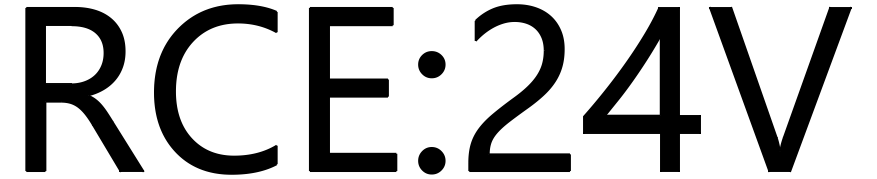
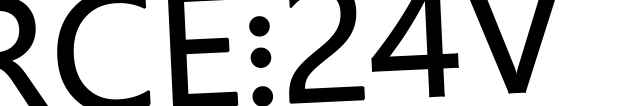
part: (431, 107) -> (260, 57), added

